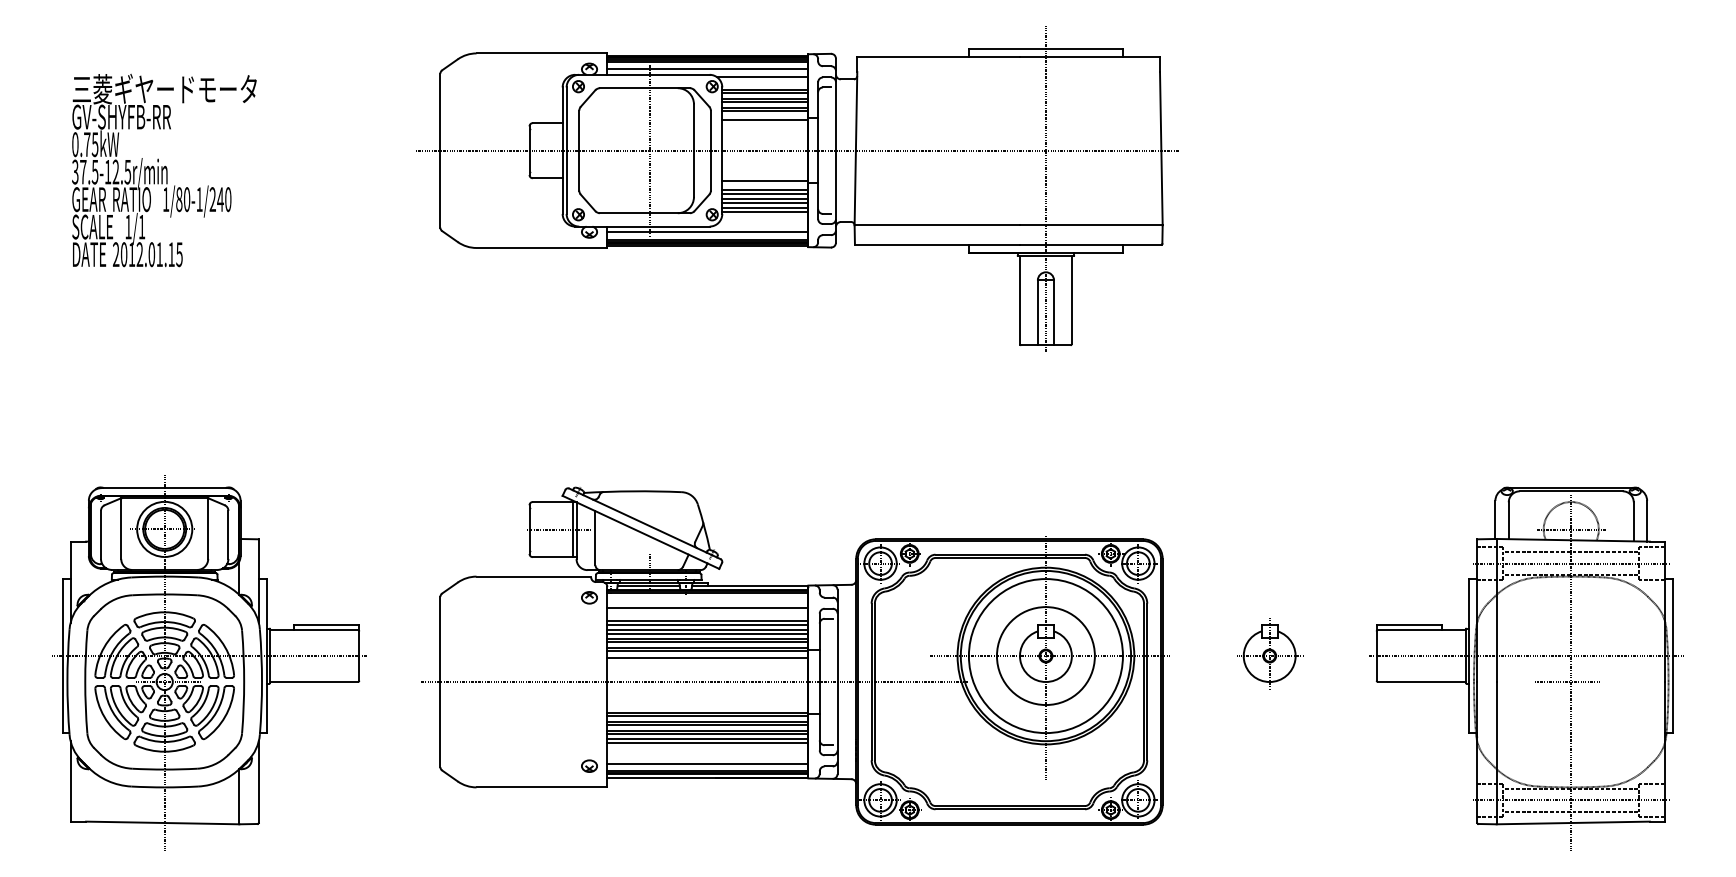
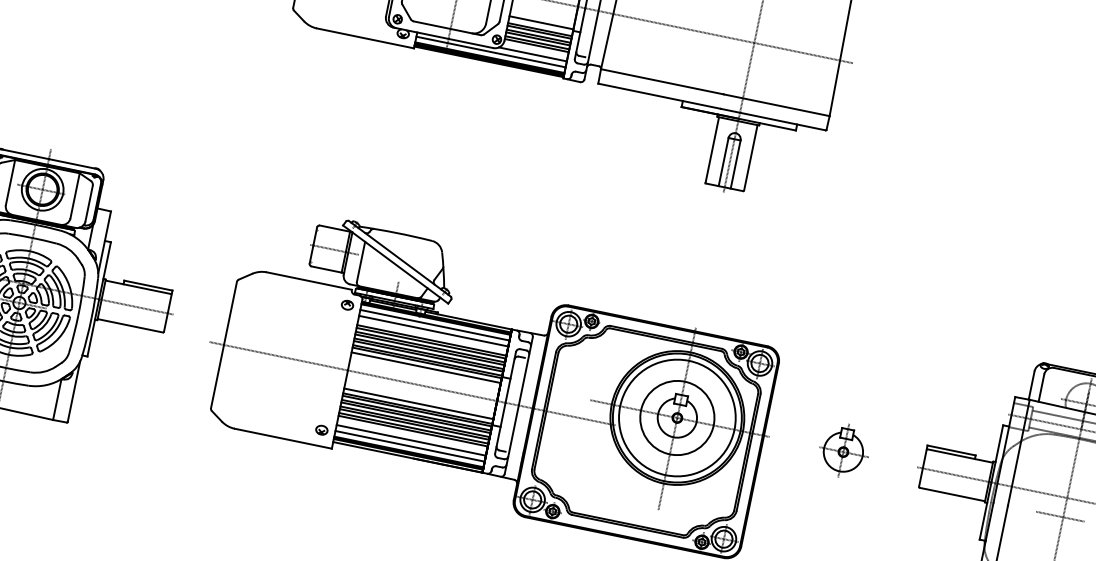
line: (762, 224) -> (532, 54), added
line: (707, 600) -> (434, 325), added
line: (707, 706) -> (418, 403), added
line: (707, 755) -> (411, 440), added

